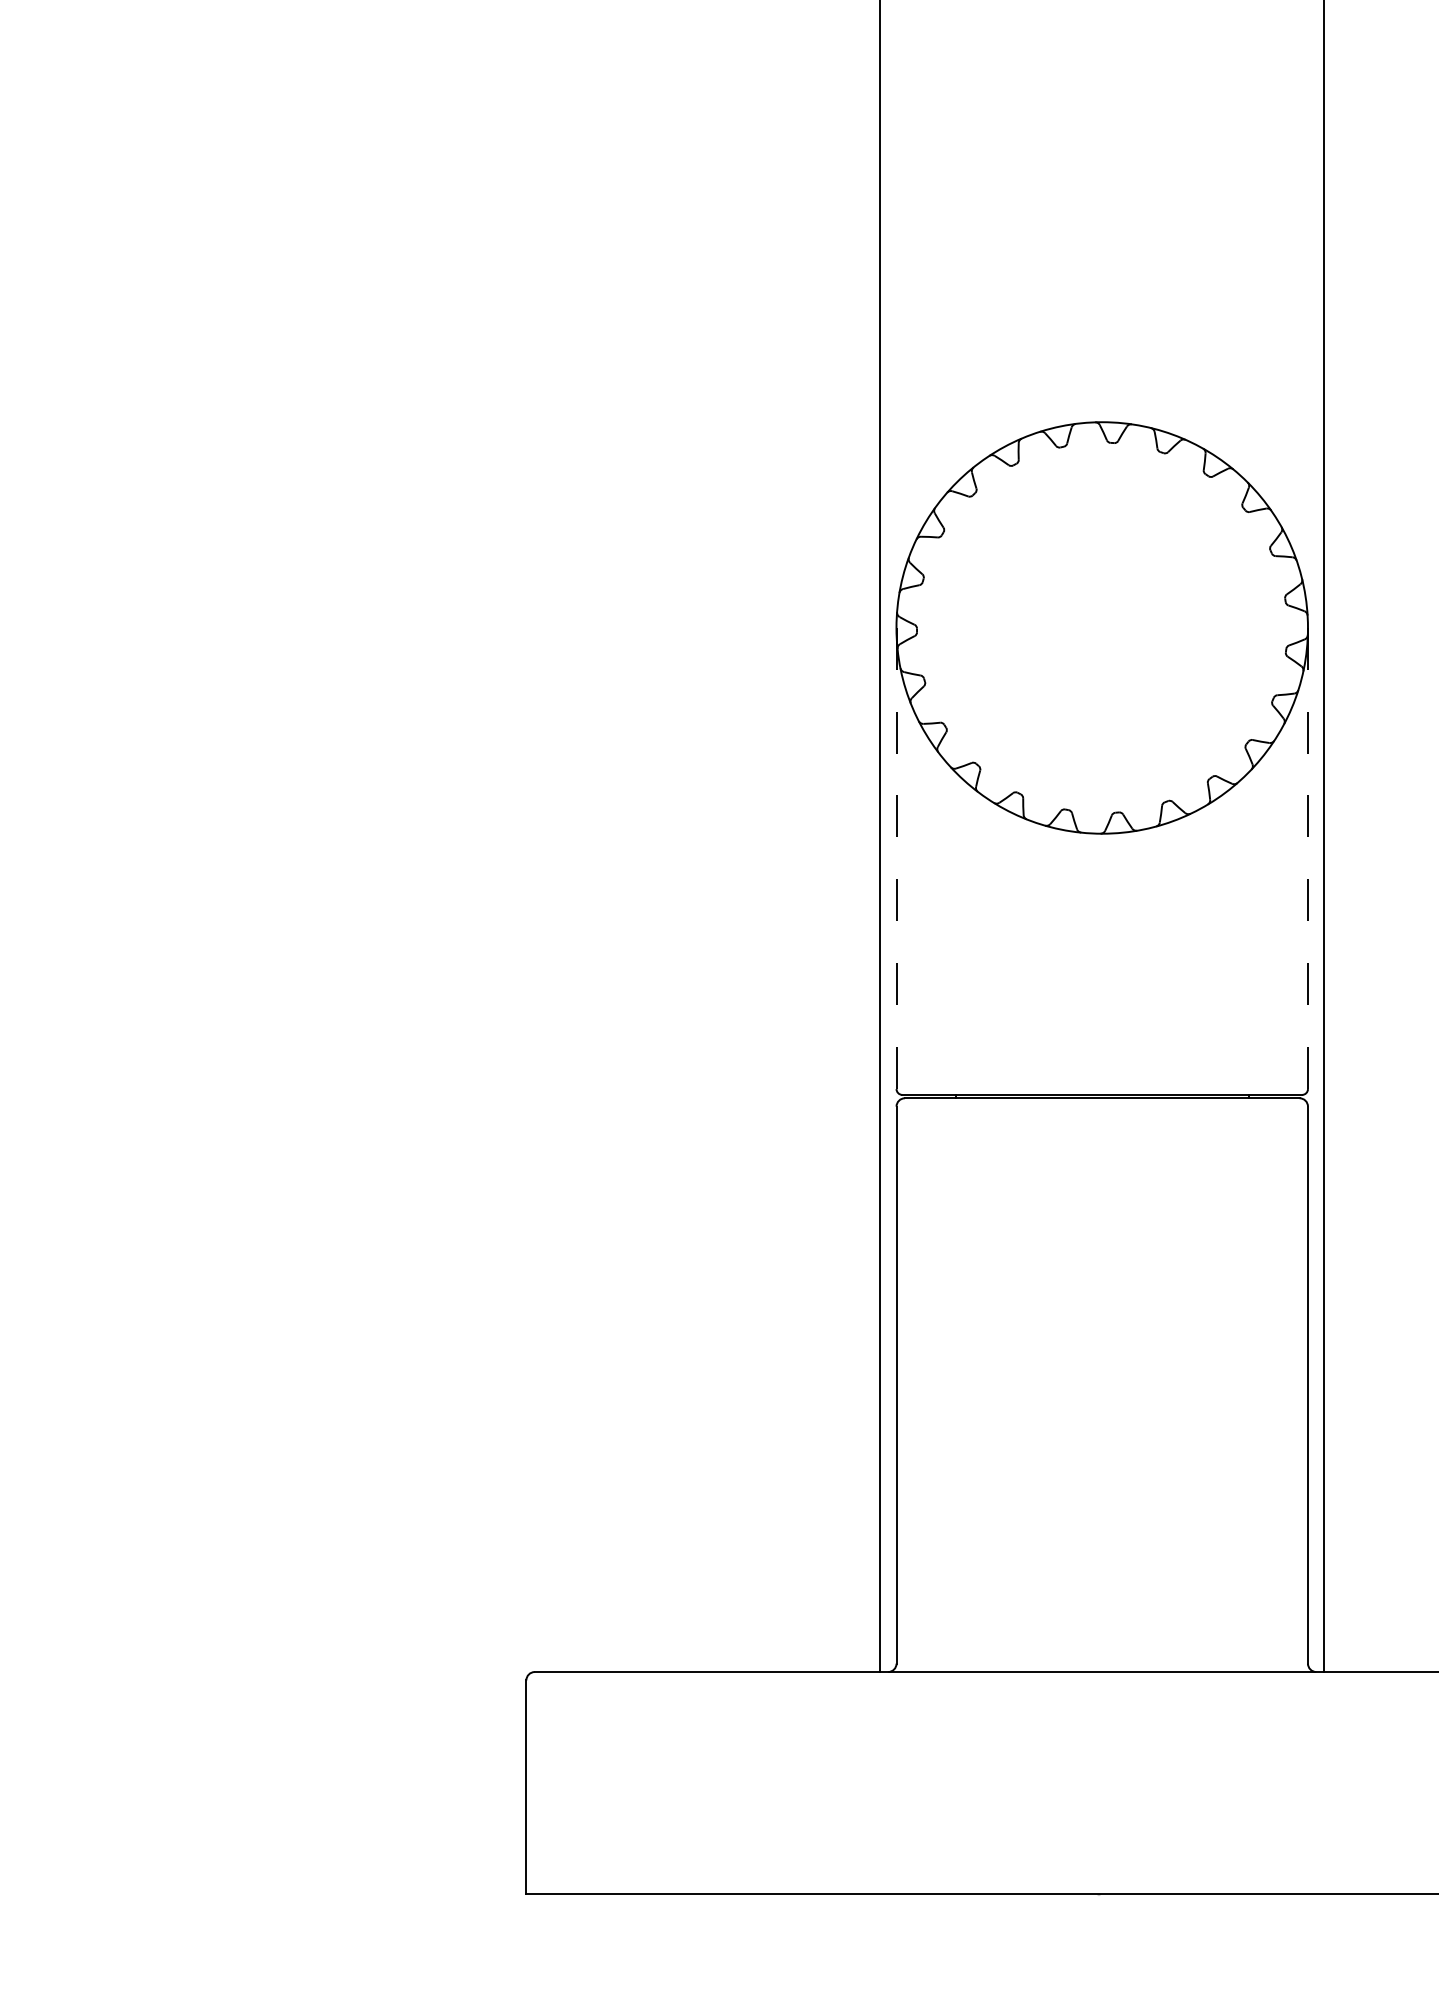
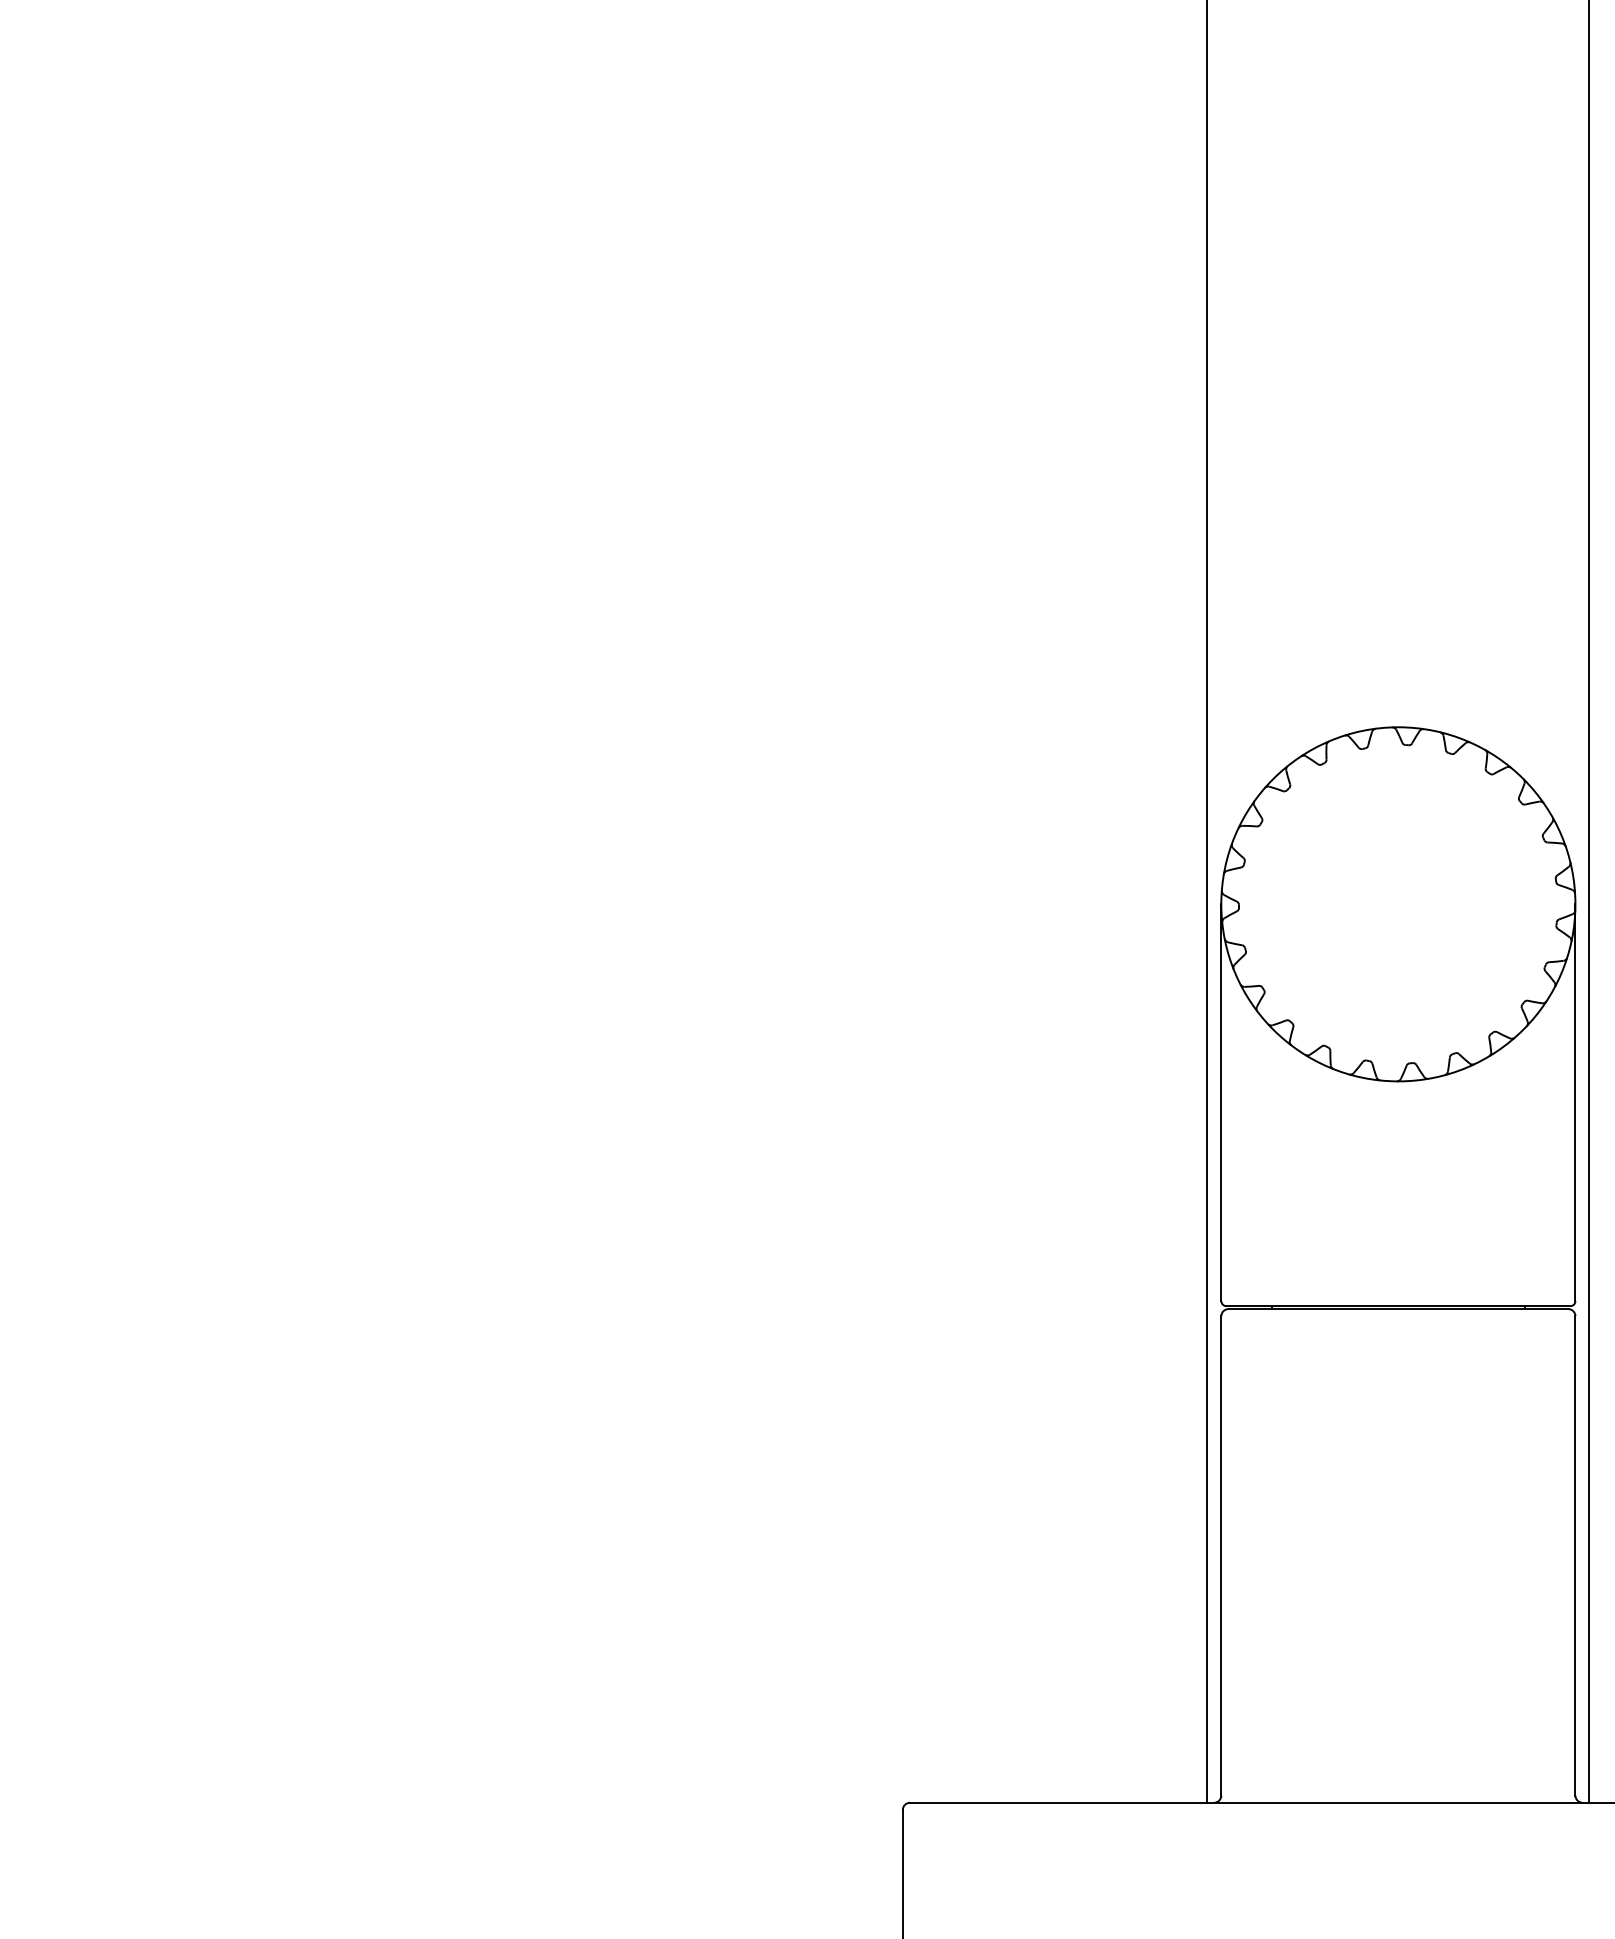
line: (896, 859) -> (1221, 1103), dashed -> solid
line: (1308, 859) -> (1575, 1103), dashed -> solid

